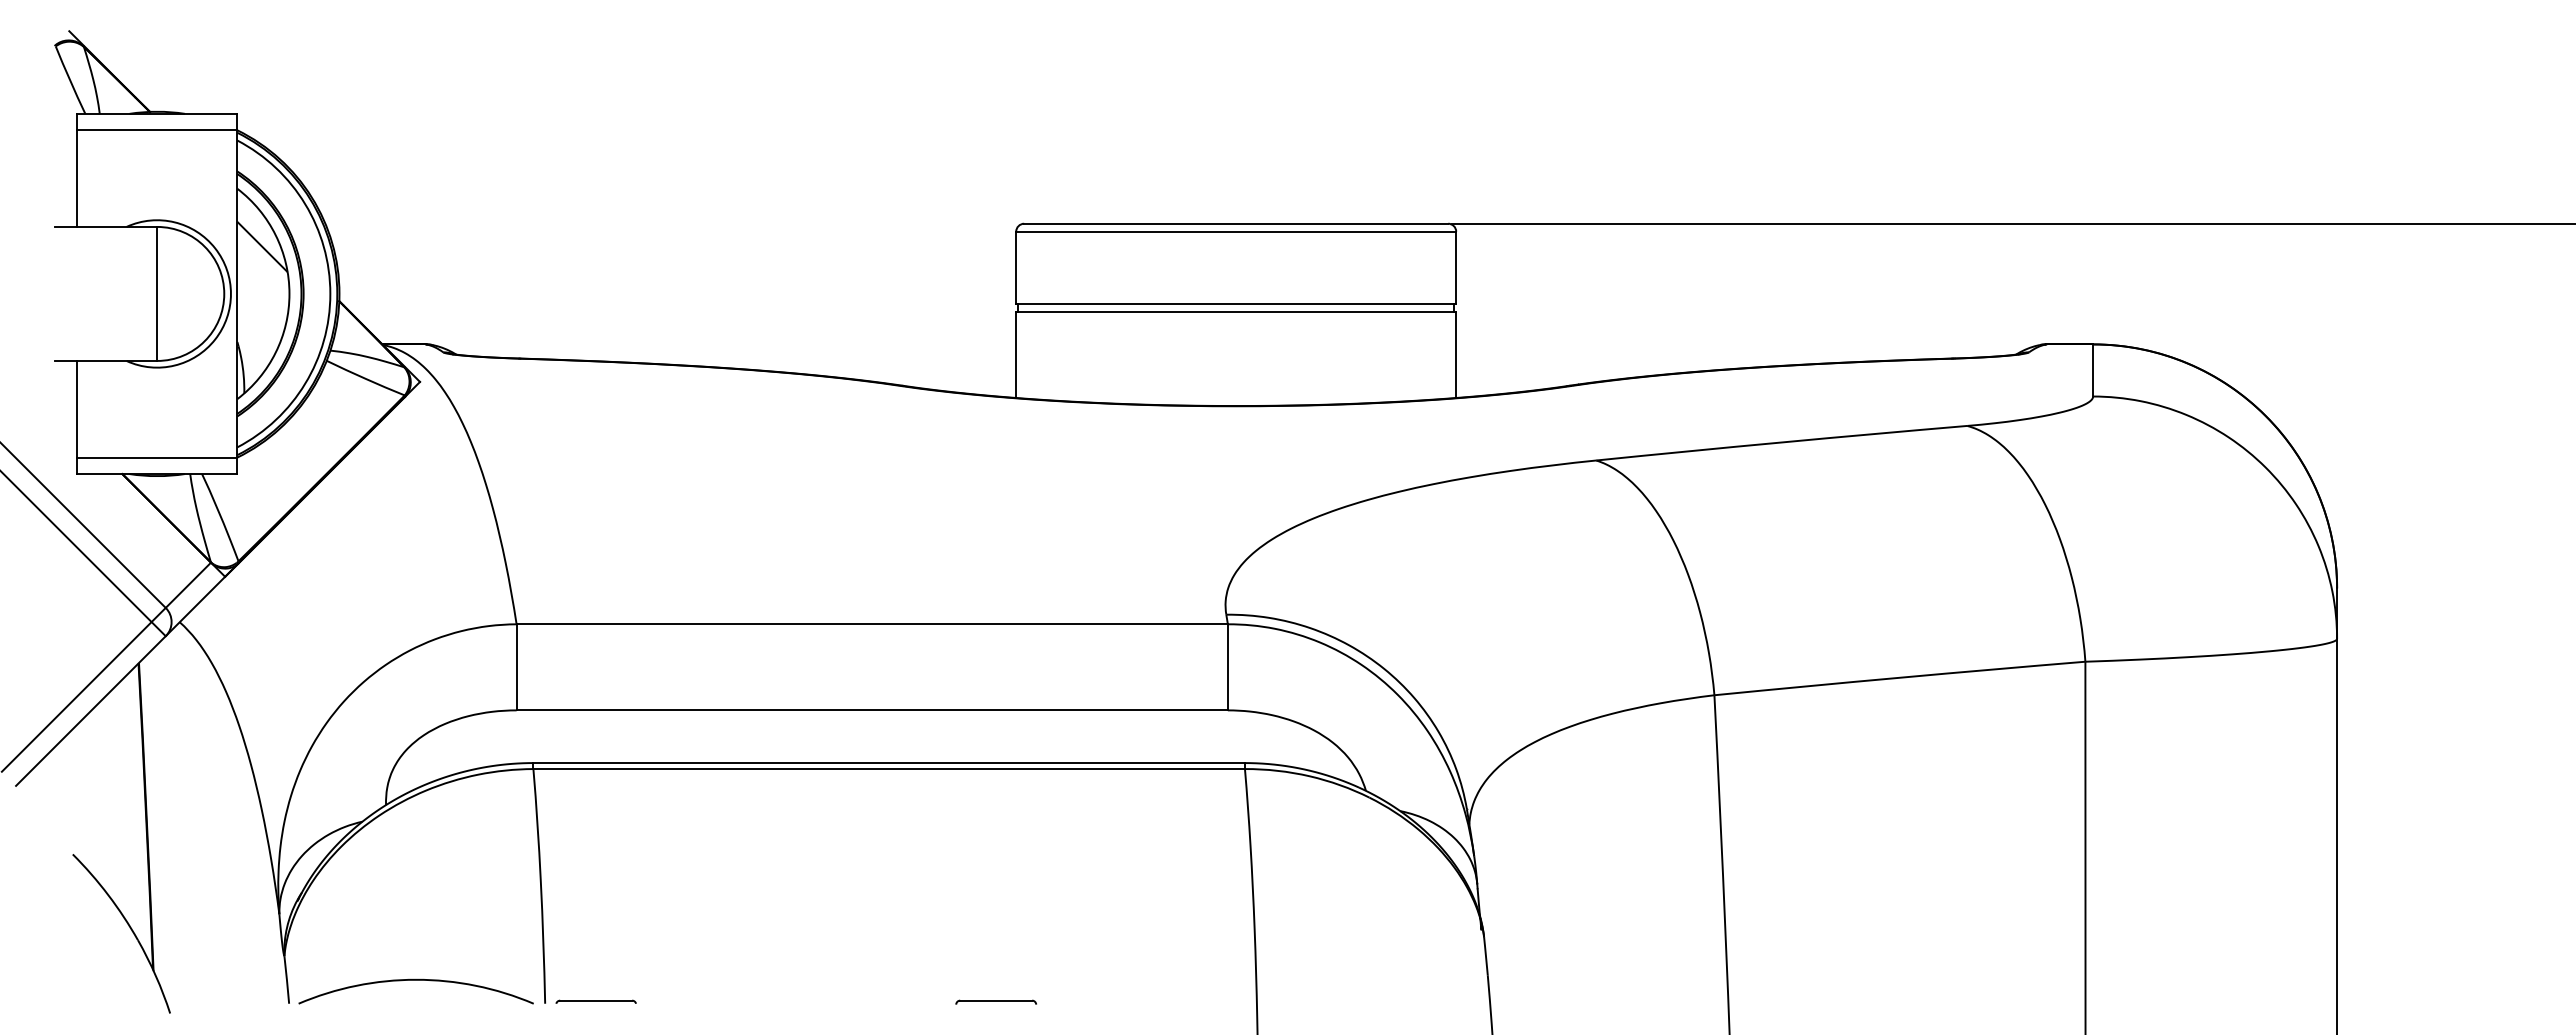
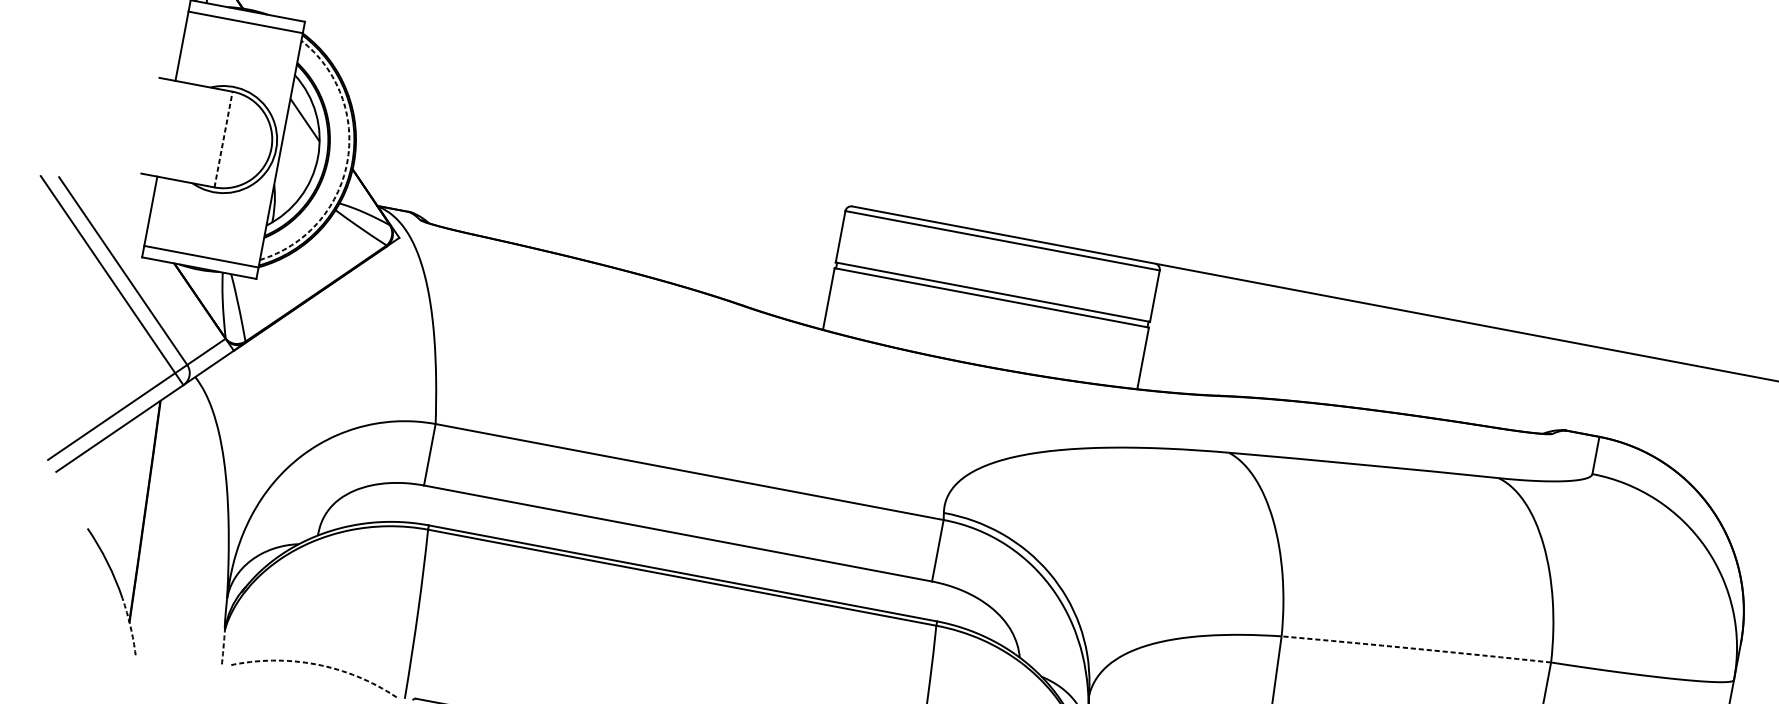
line: (157, 293) -> (223, 139), solid -> dashed
arc: (330, 293) -> (347, 162), solid -> dashed
arc: (1899, 677) -> (1416, 648), solid -> dashed
arc: (155, 976) -> (130, 626), solid -> dashed
arc: (286, 979) -> (223, 646), solid -> dashed
arc: (416, 979) -> (316, 664), solid -> dashed

